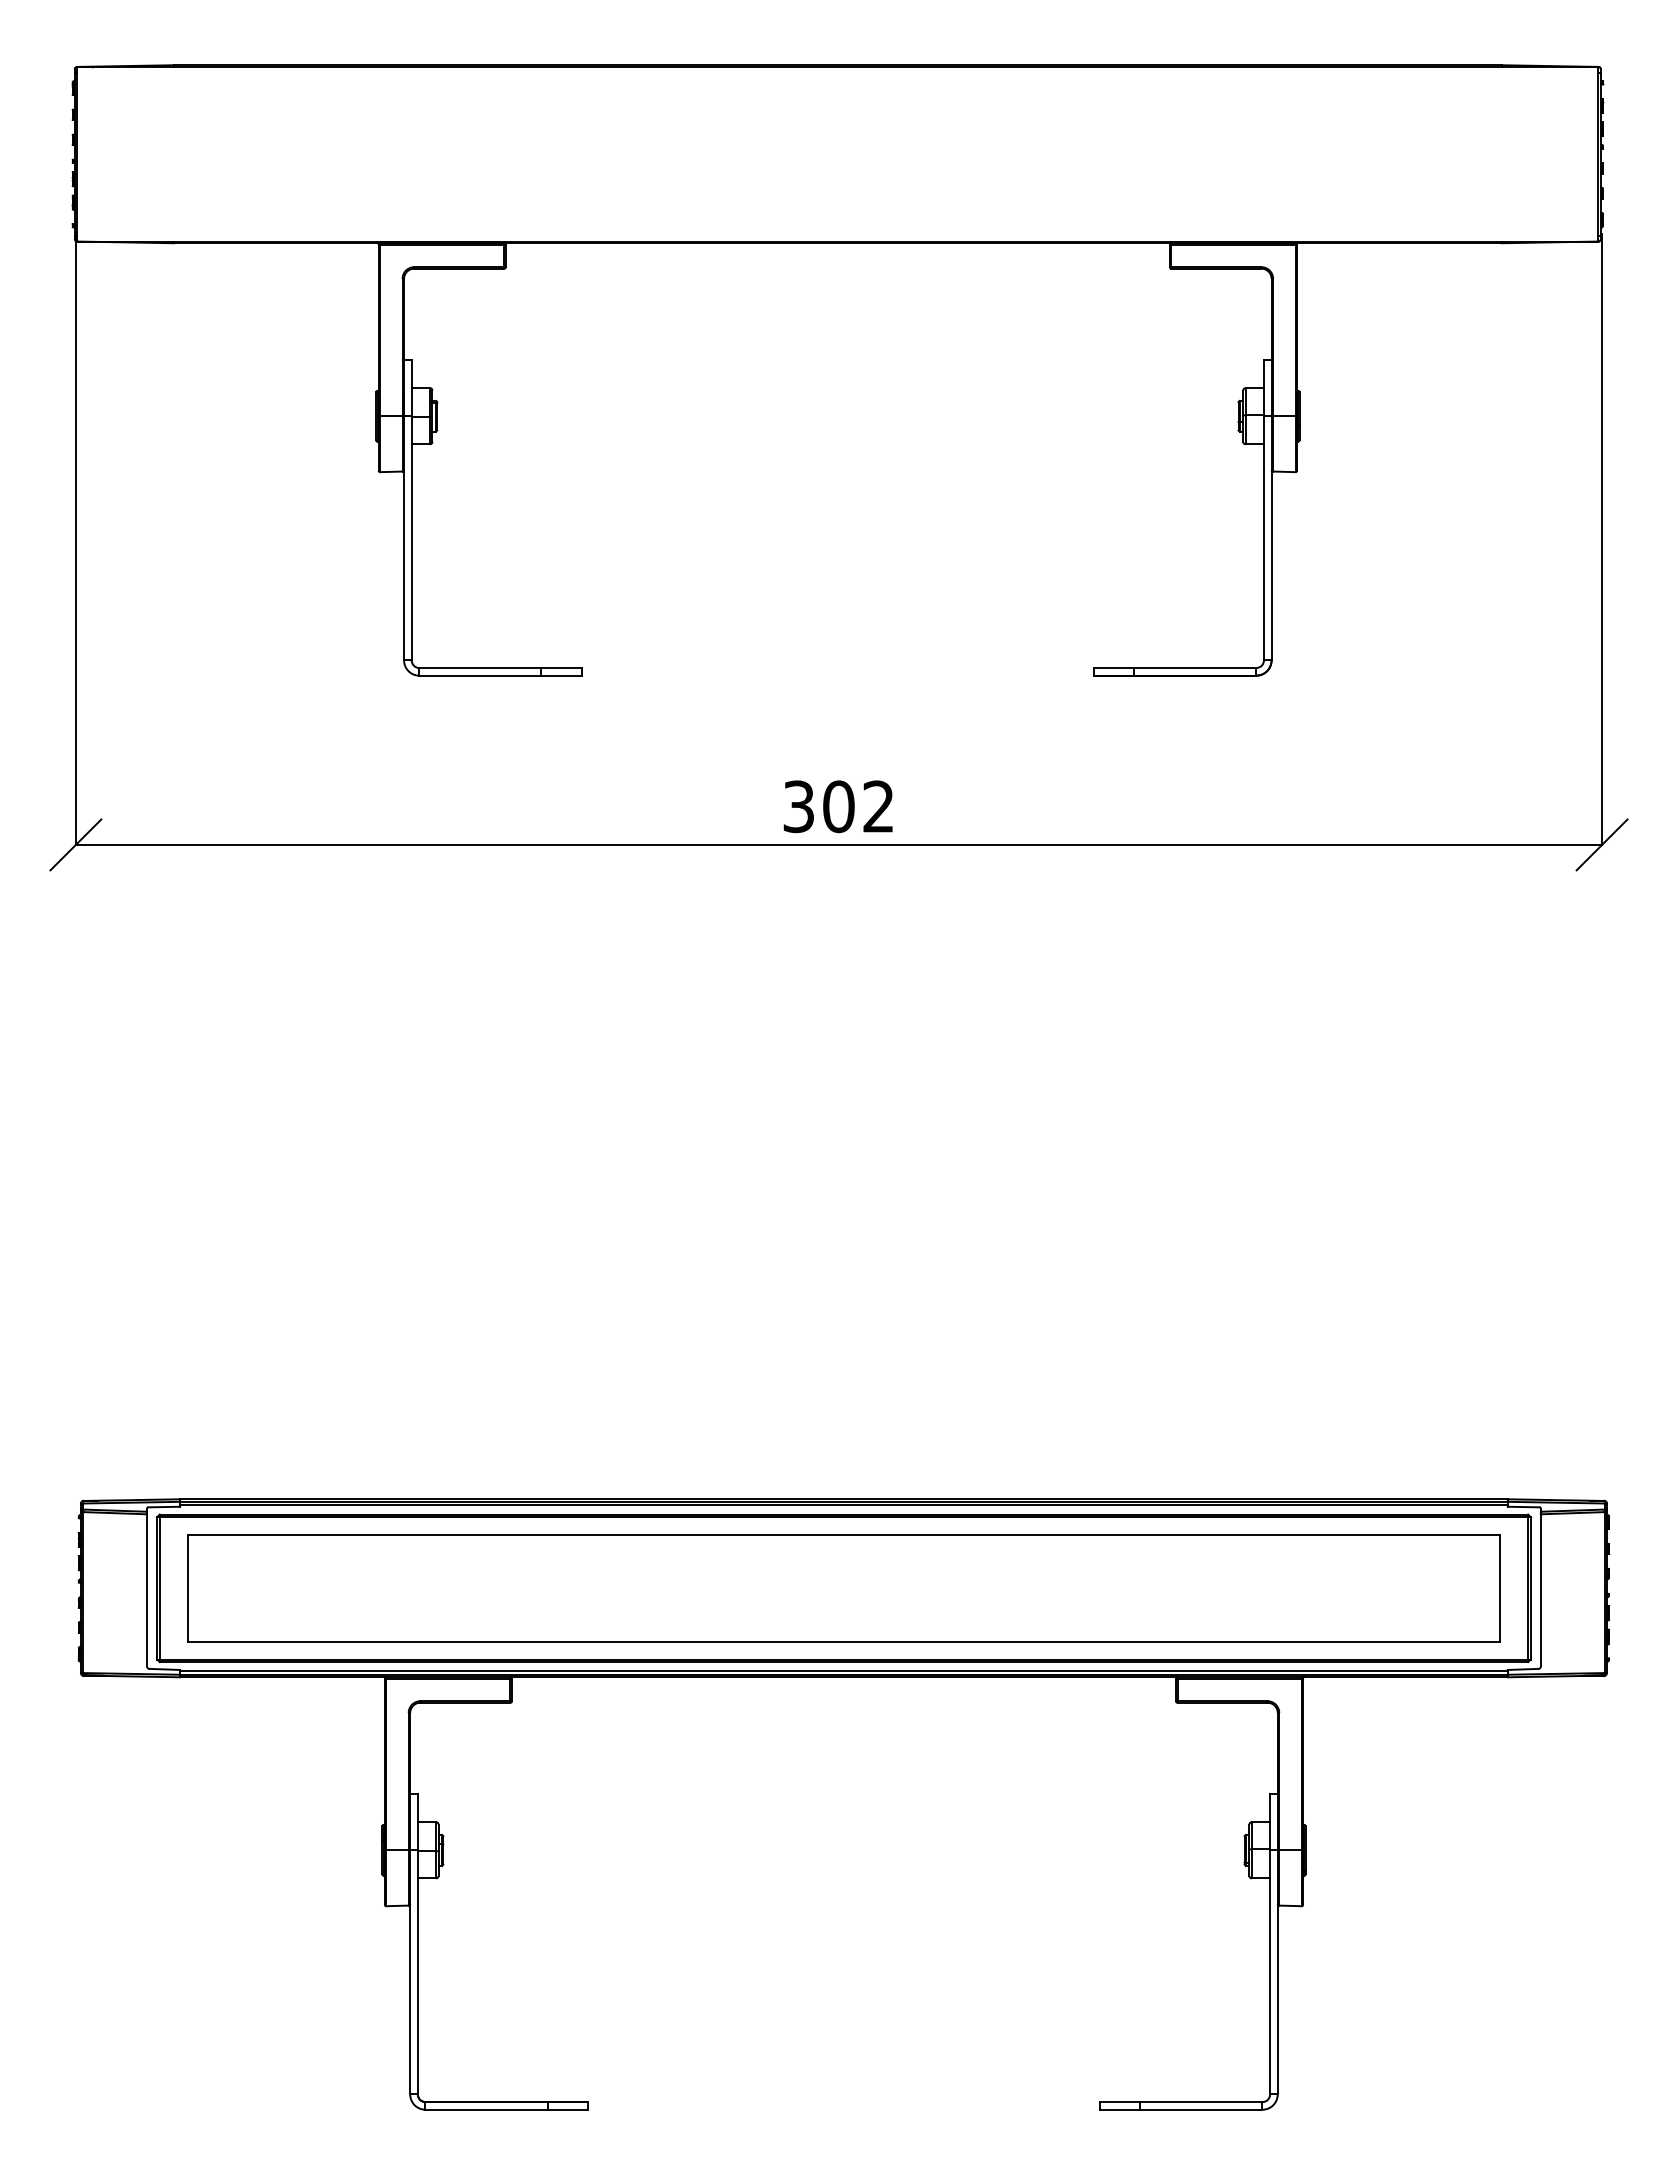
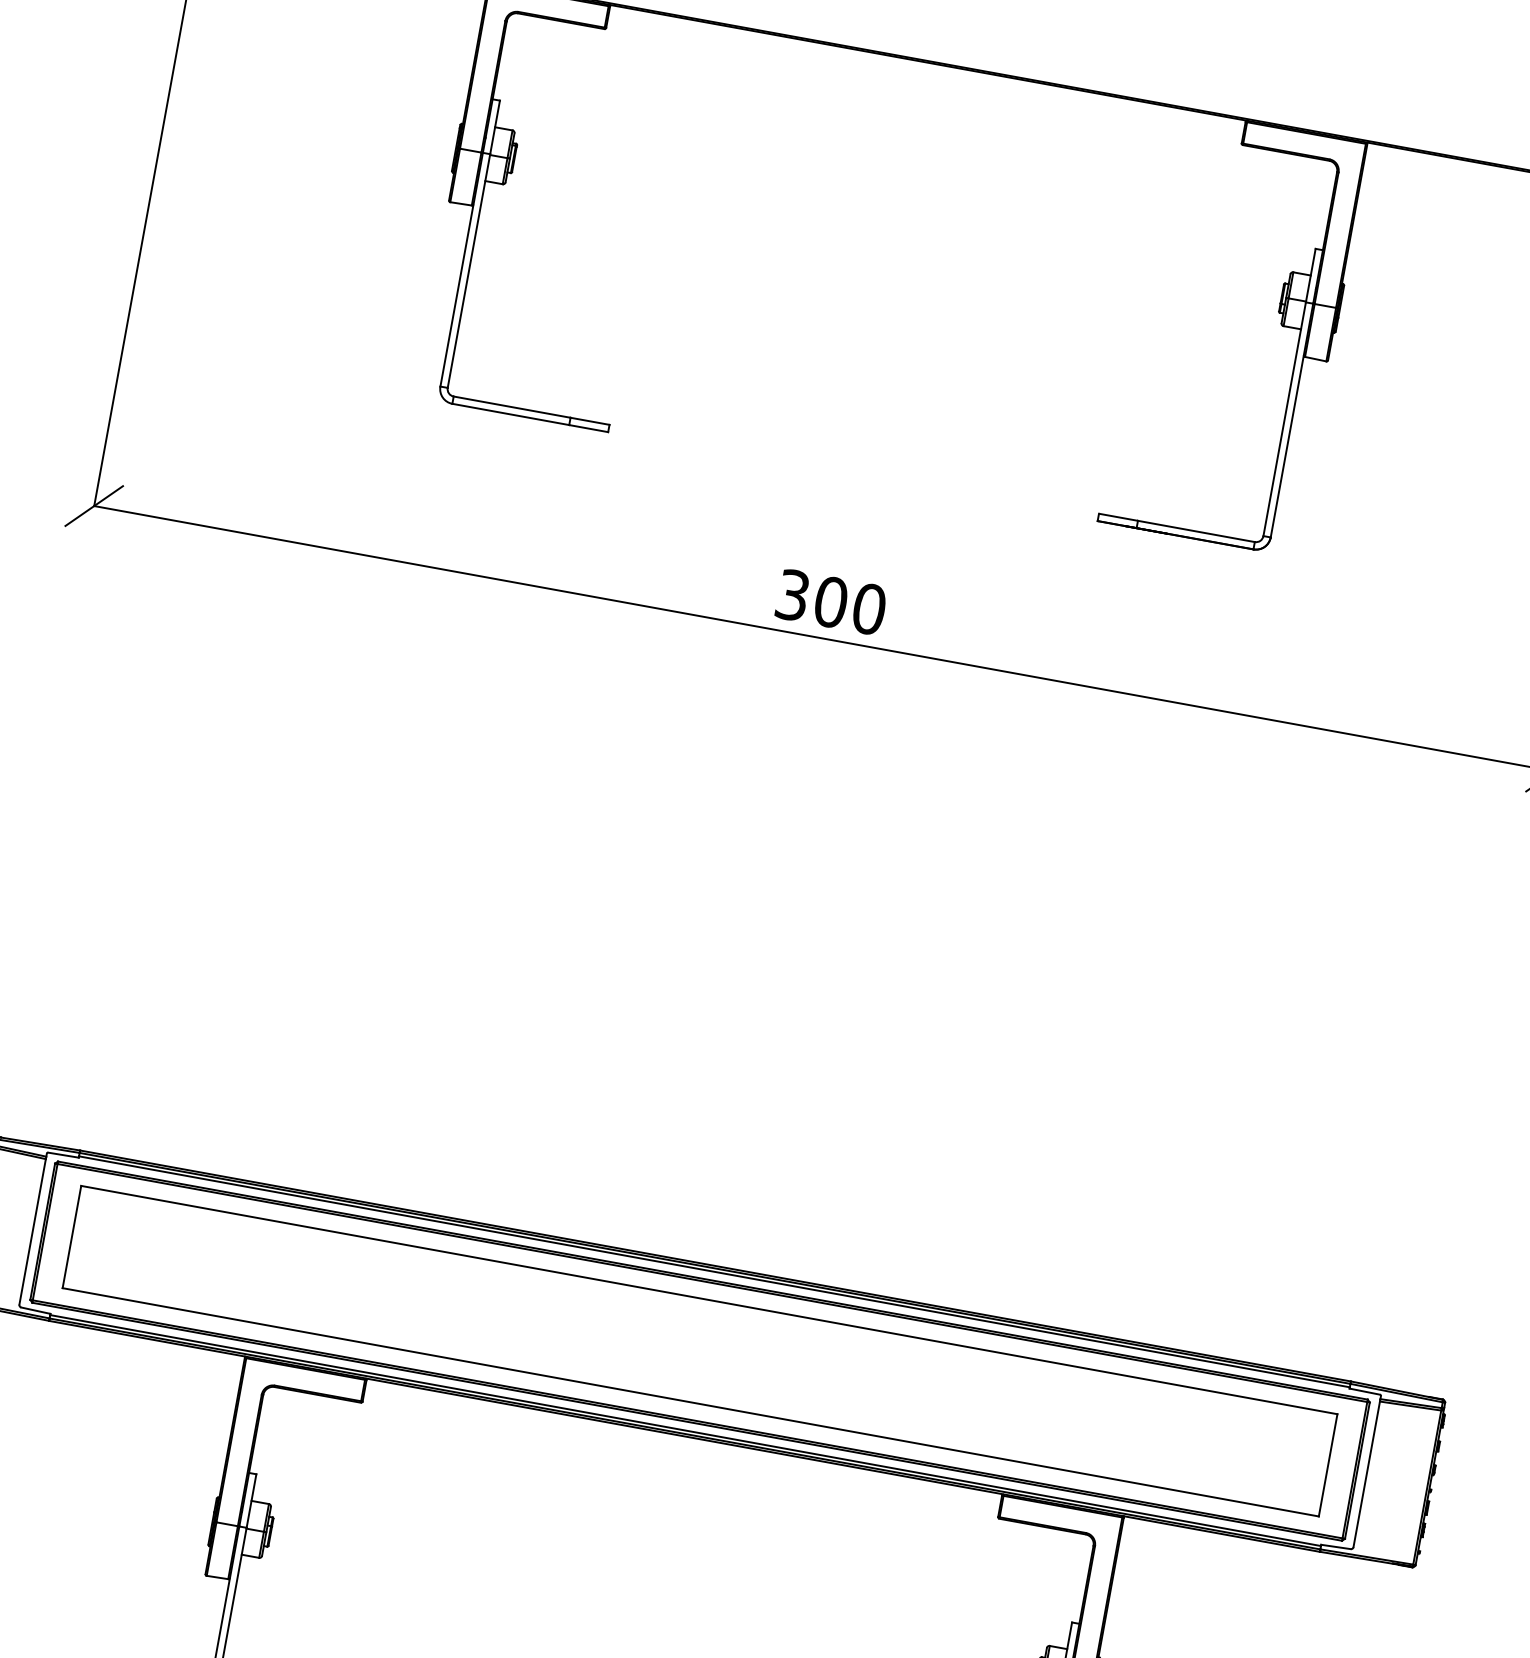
text: (878, 806) -> (869, 608), 302 -> 300

